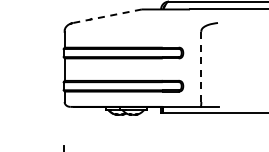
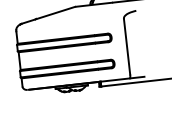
line: (107, 16) -> (48, 15), dashed -> solid
line: (201, 66) -> (127, 46), dashed -> solid

